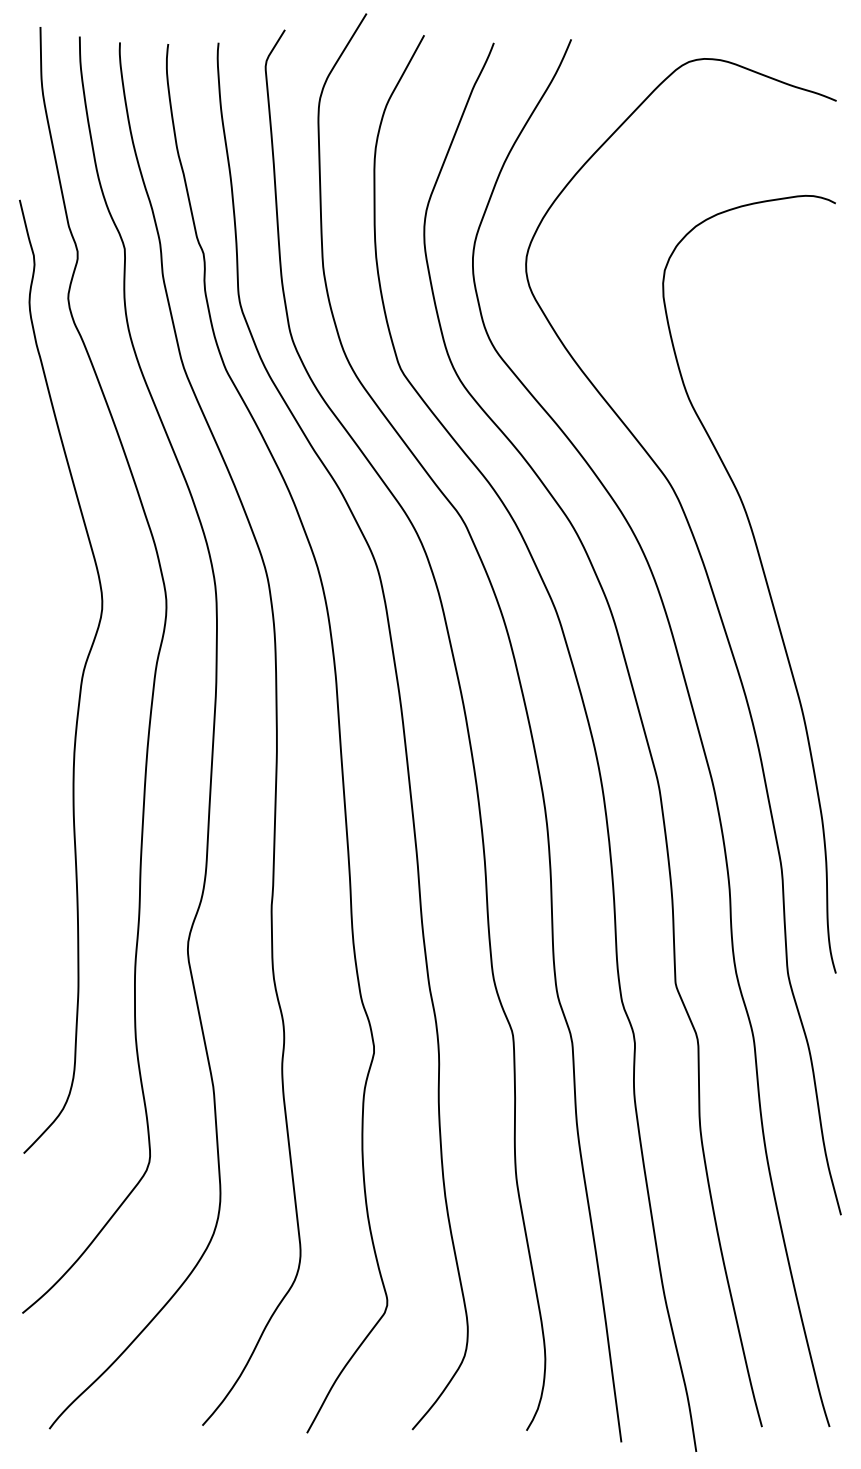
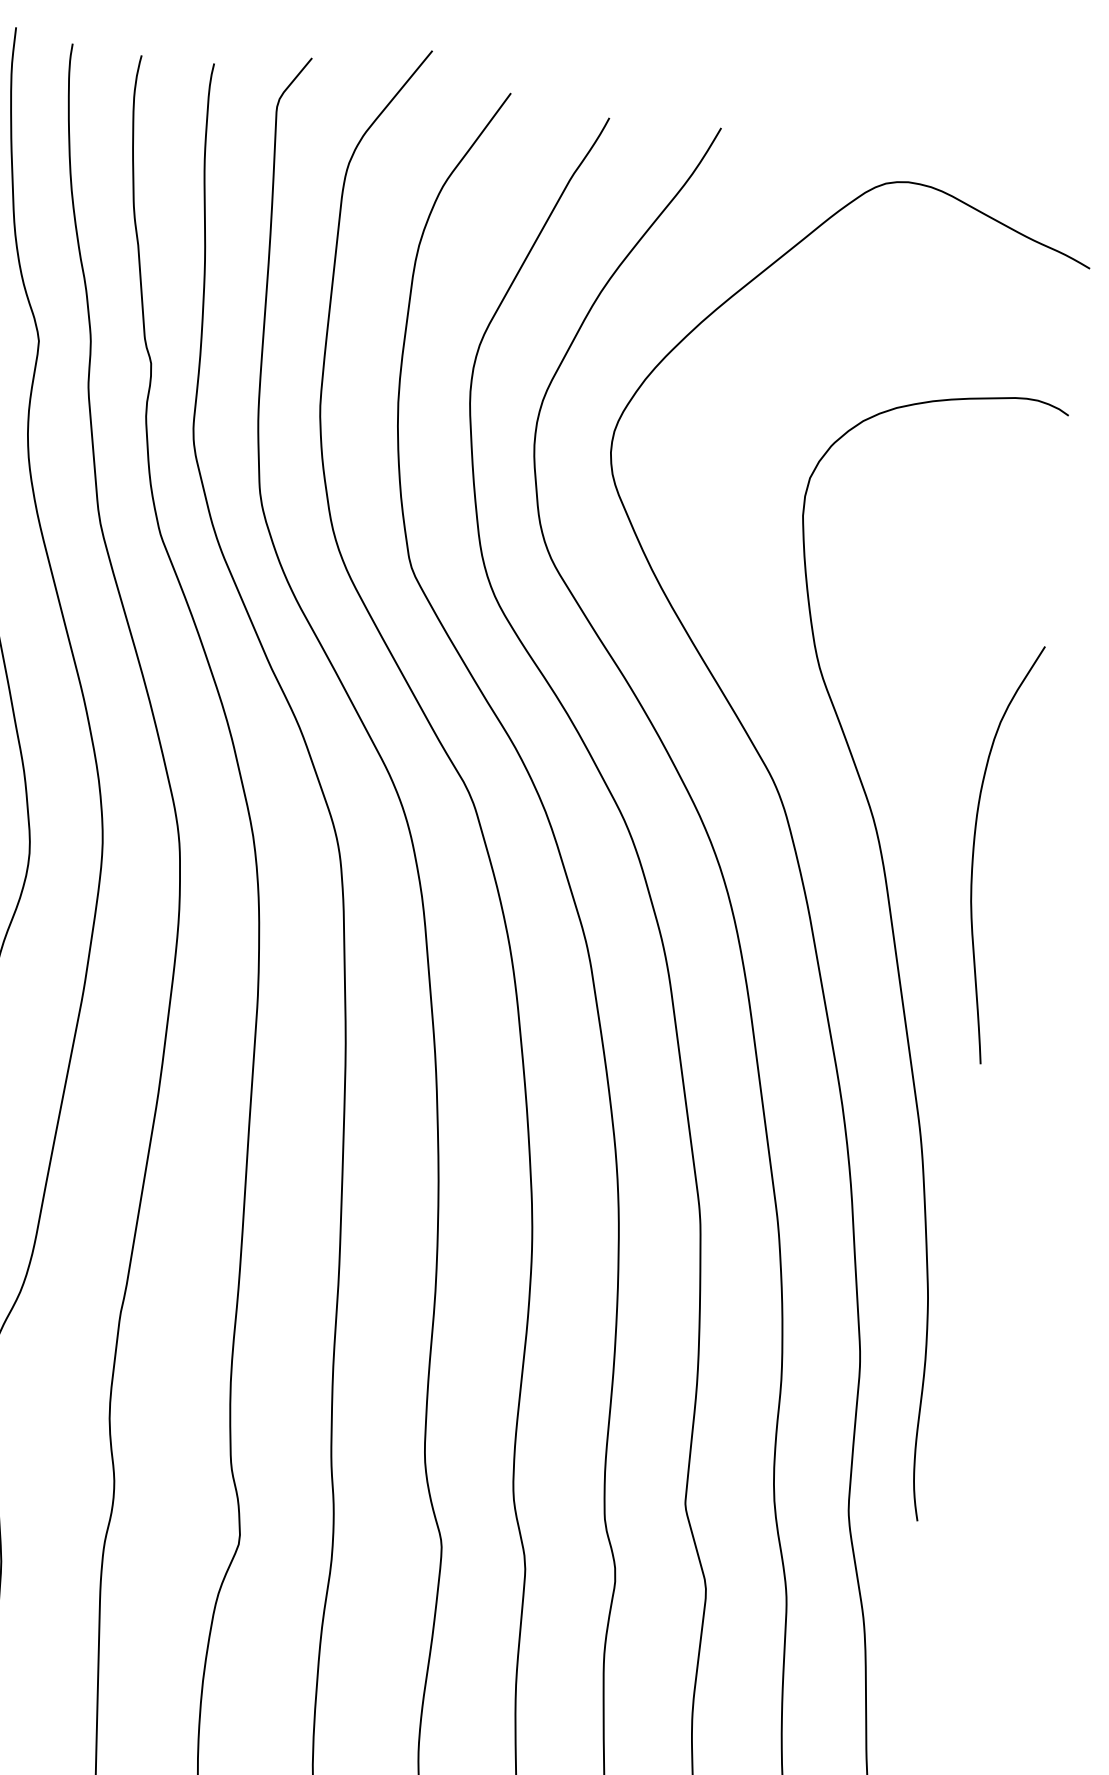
curve: (812, 509) -> (975, 850), added

